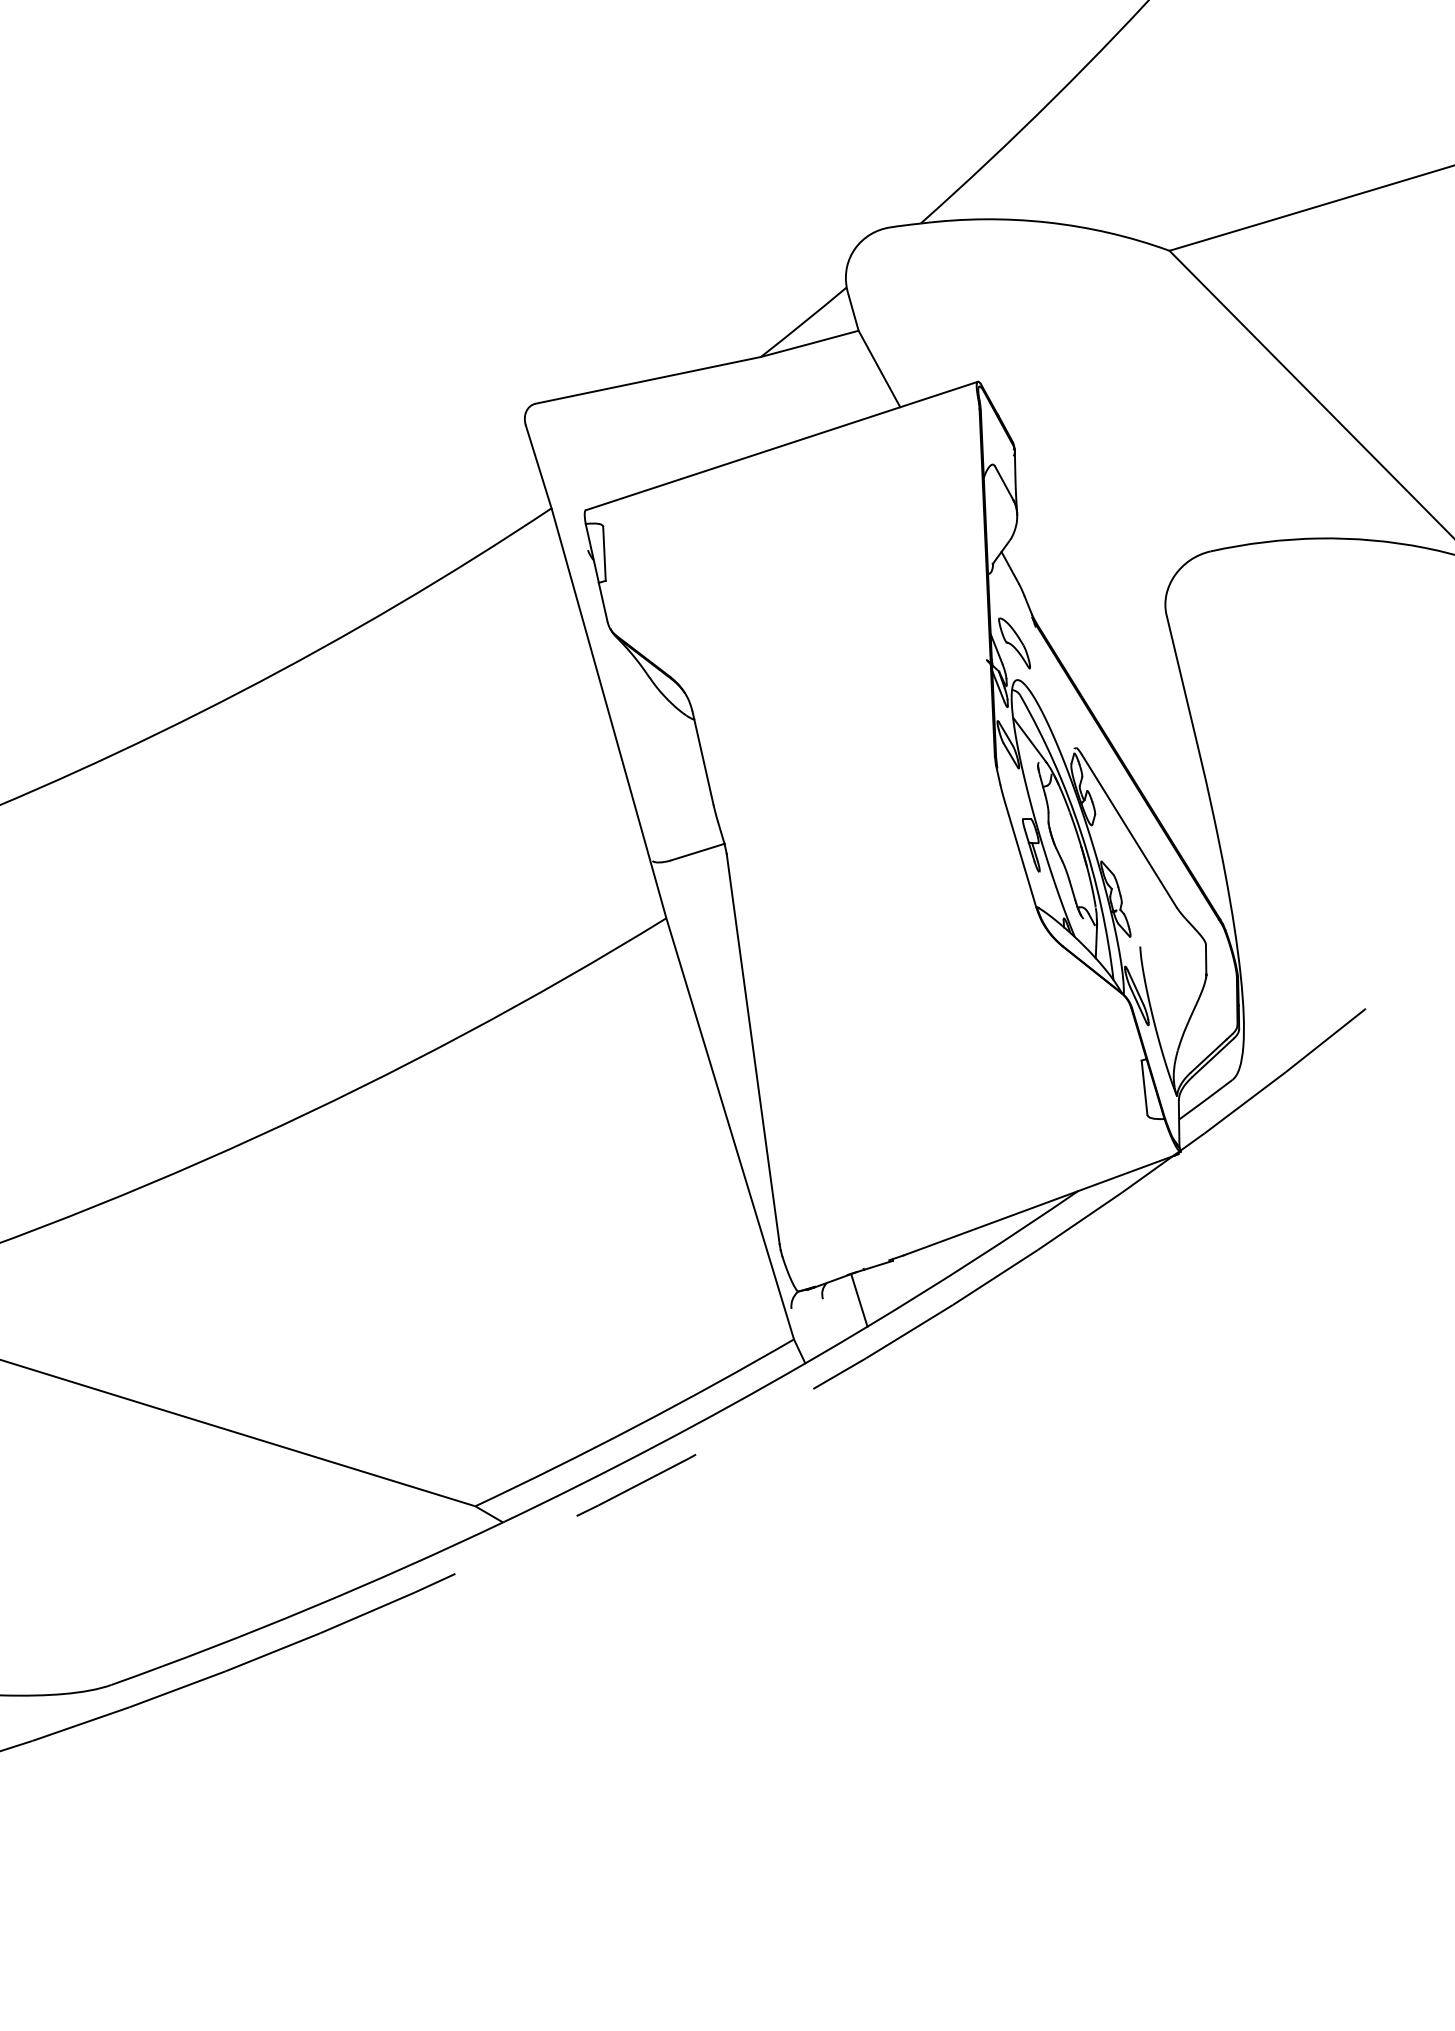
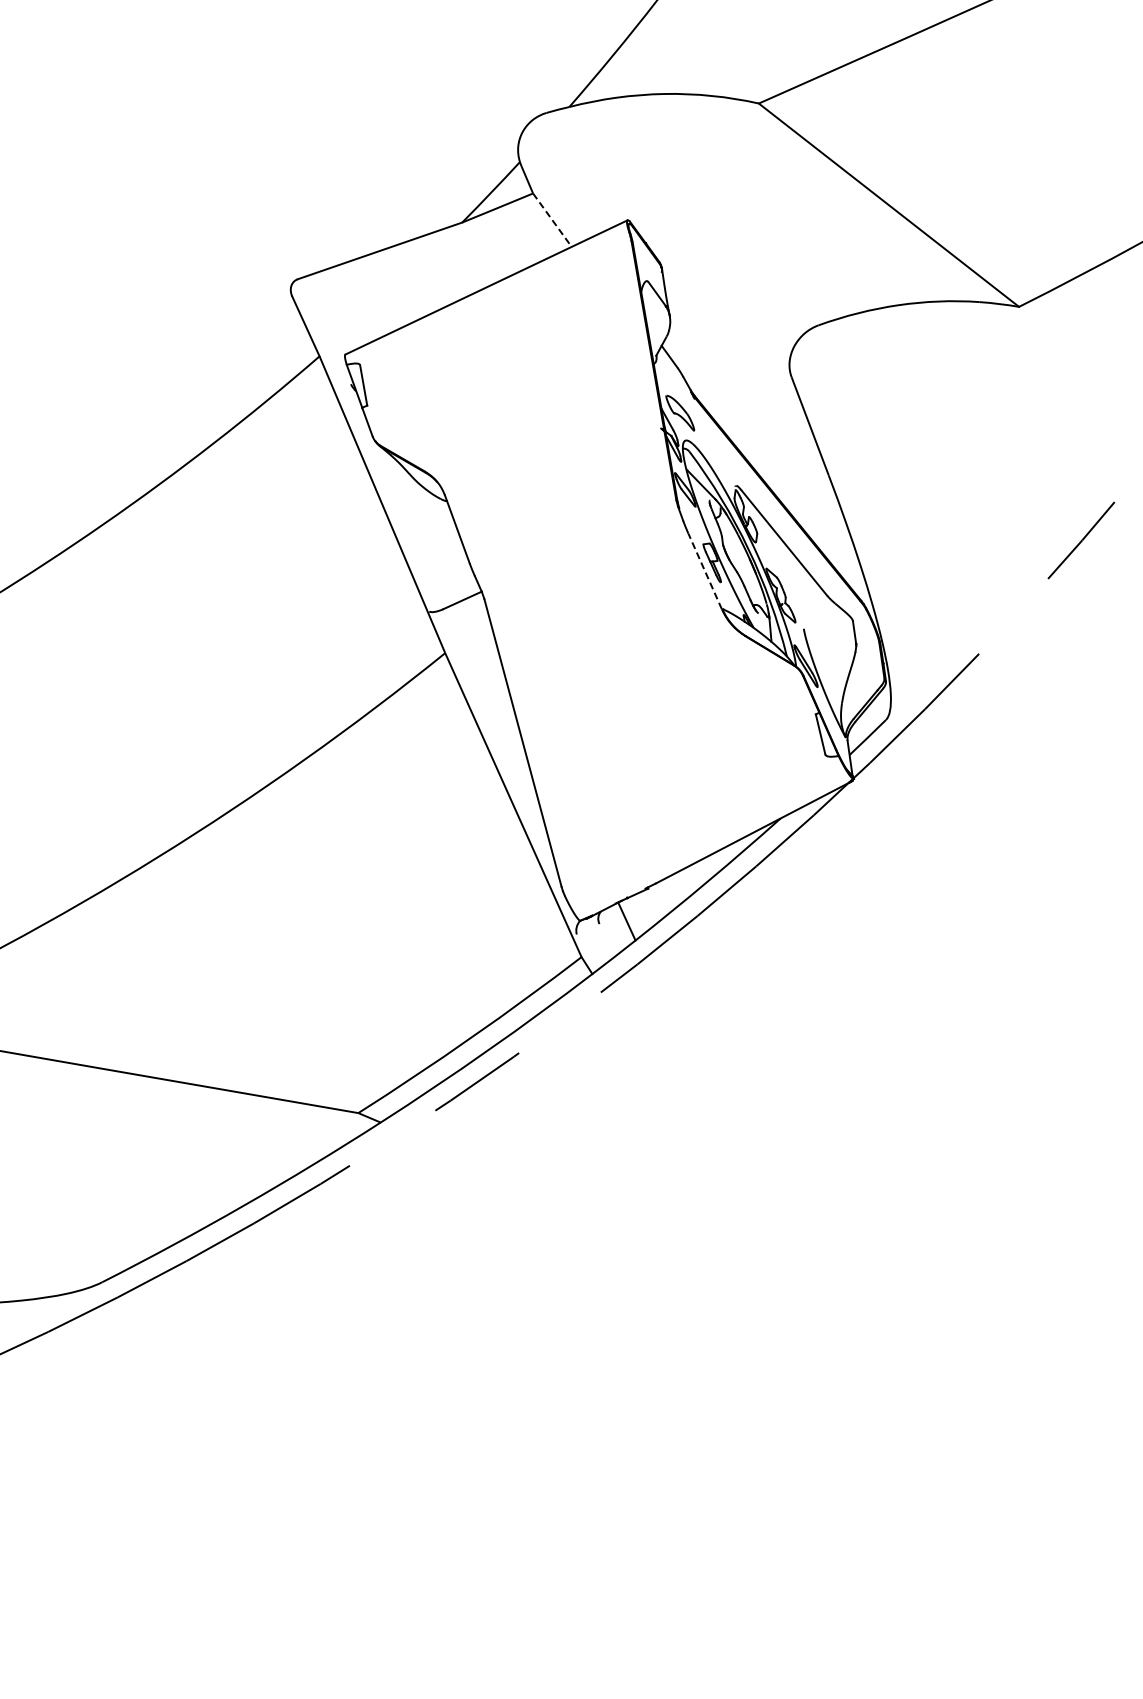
line: (879, 369) -> (552, 220), solid -> dashed
line: (1019, 854) -> (704, 571), solid -> dashed

